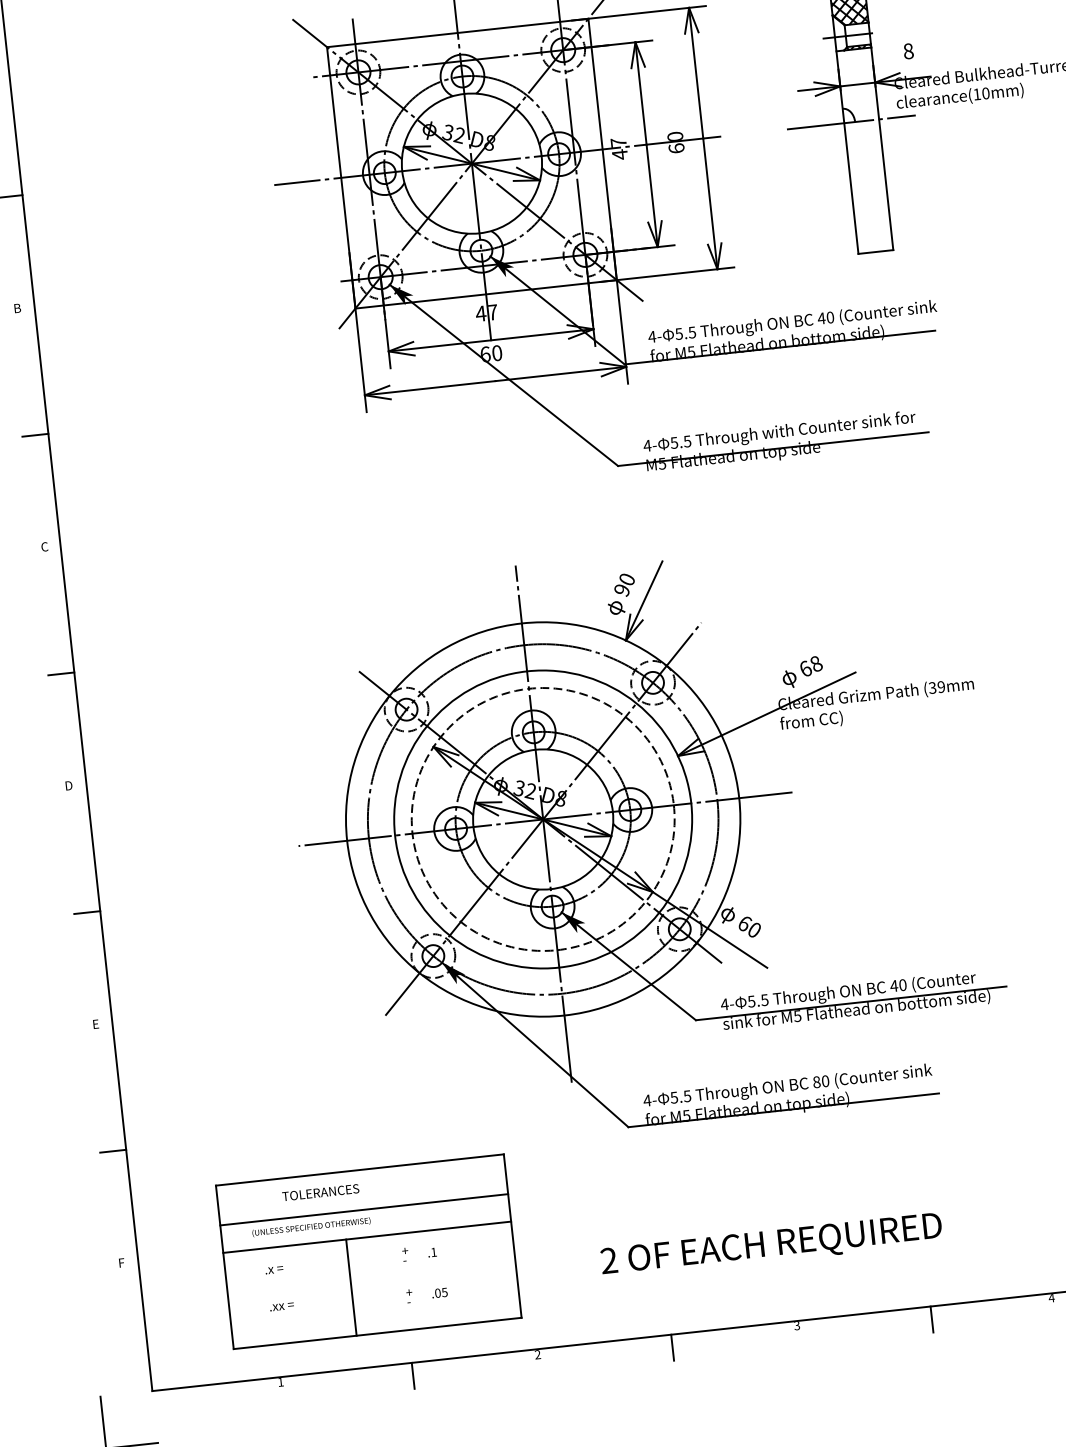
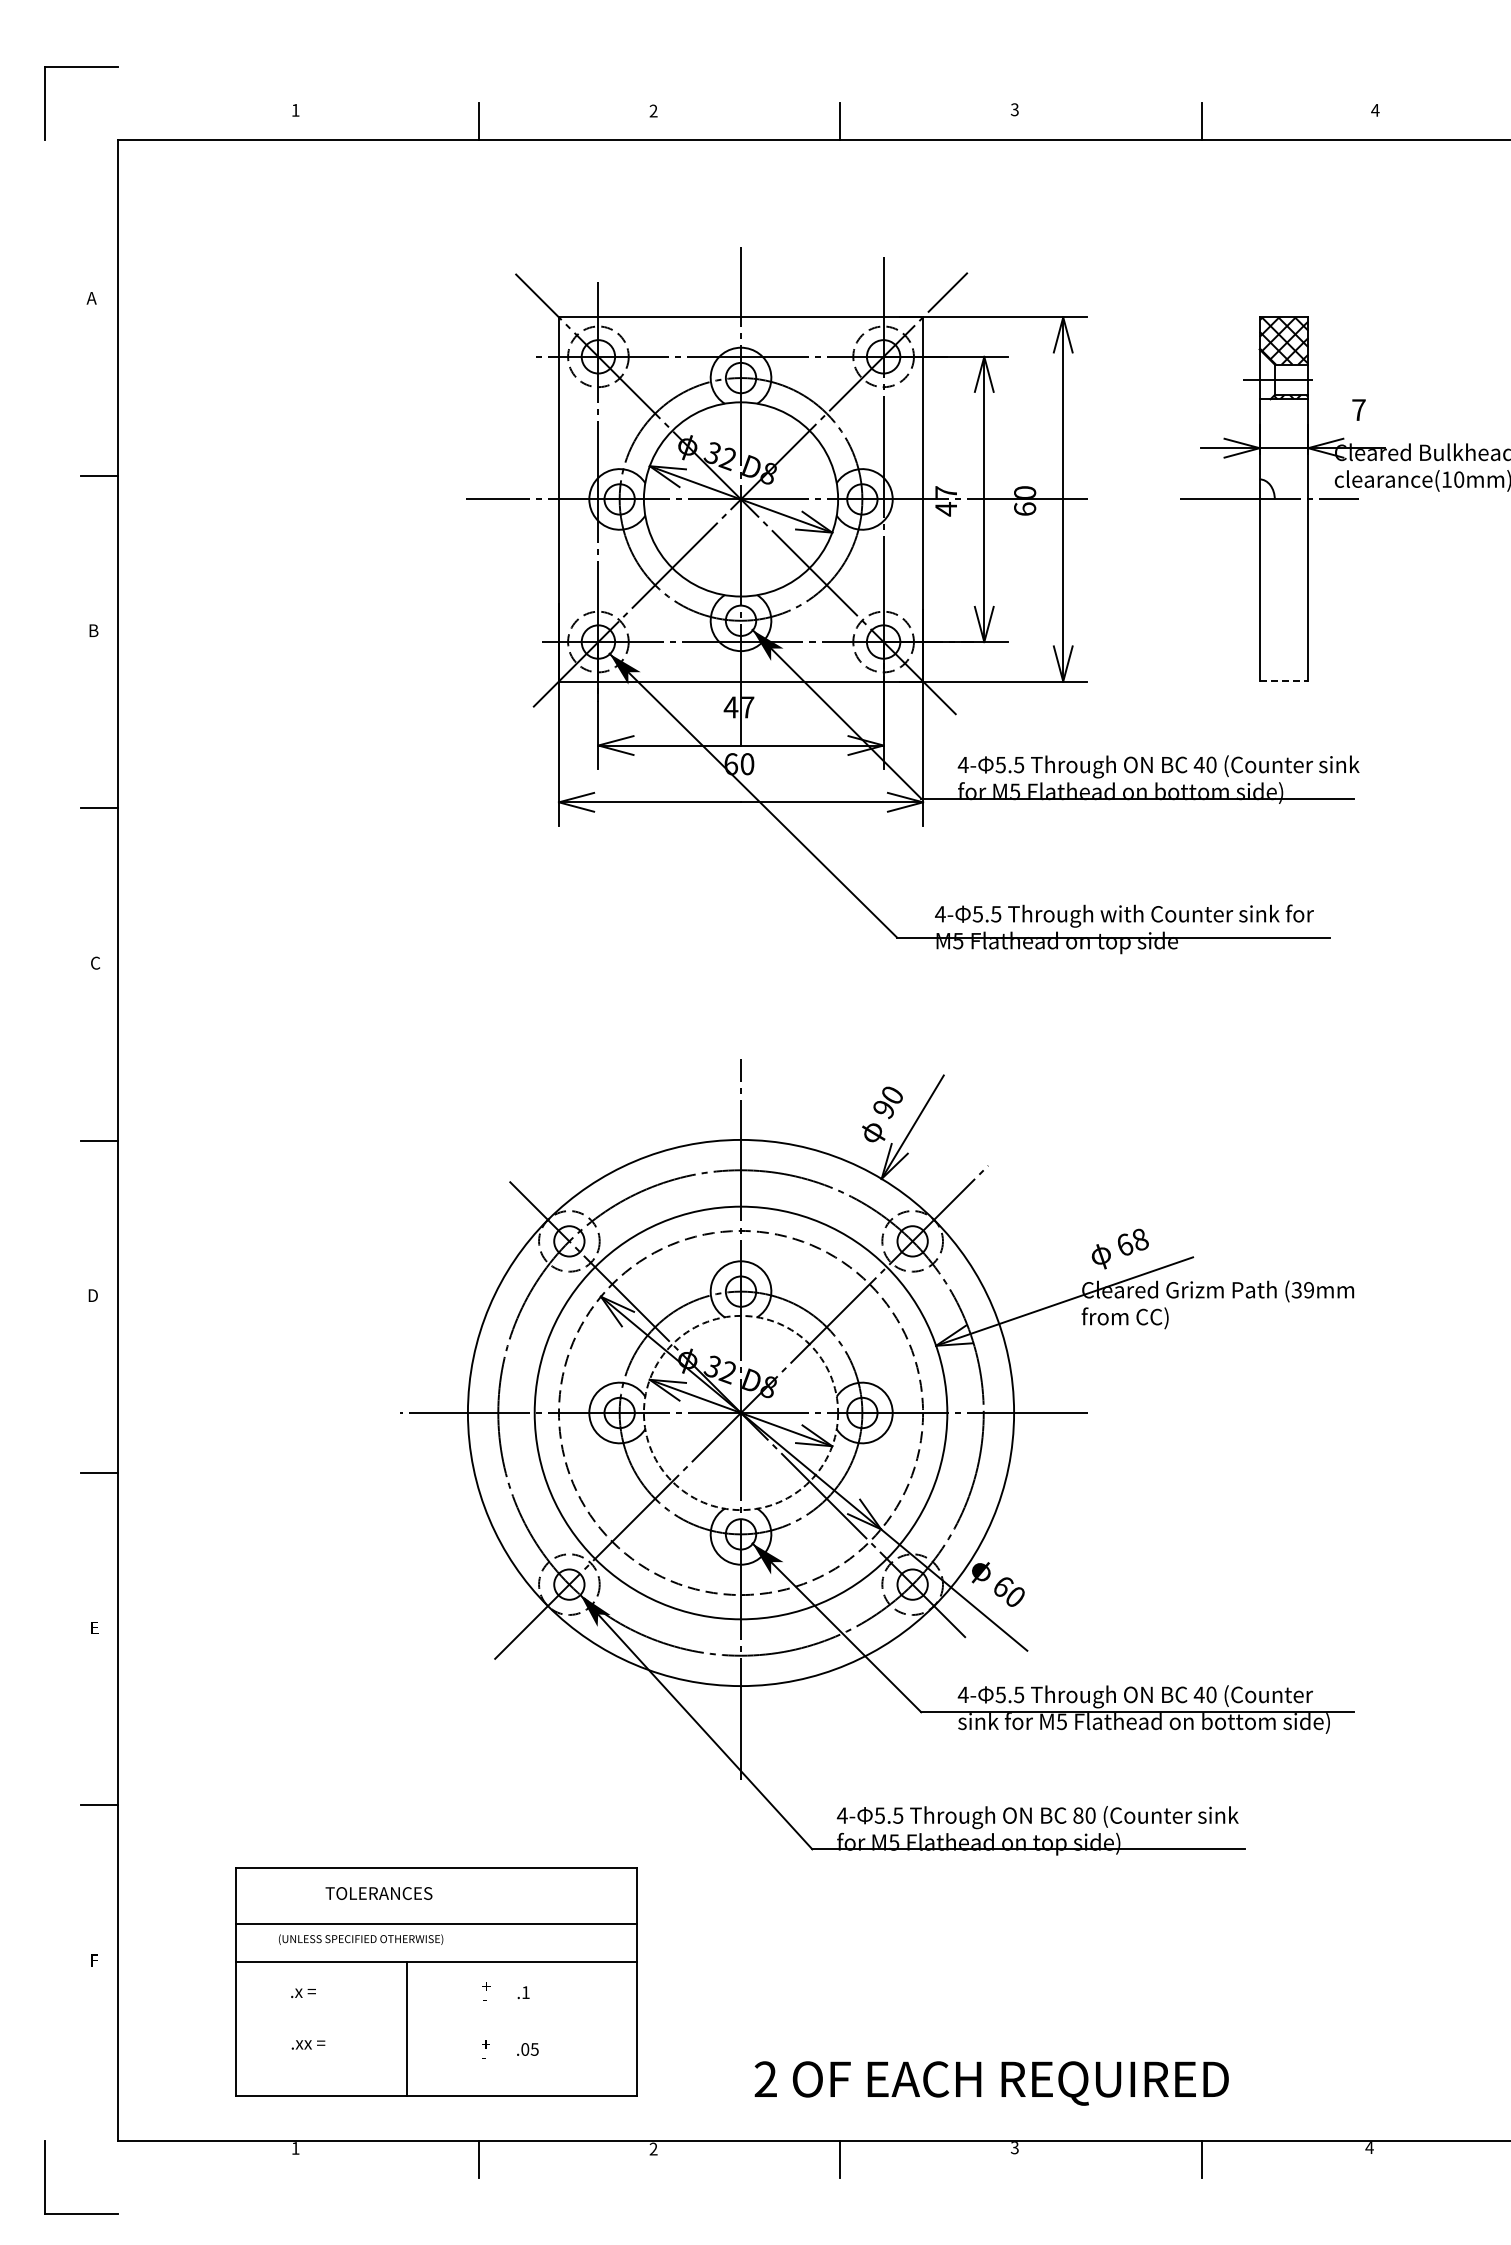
text: (908, 51) -> (1358, 410), 8 -> 7
line: (876, 251) -> (1284, 681), solid -> dashed
circle: (542, 819) -> (740, 1412), solid -> dashed
text: (771, 1246) -> (991, 2083), moved

